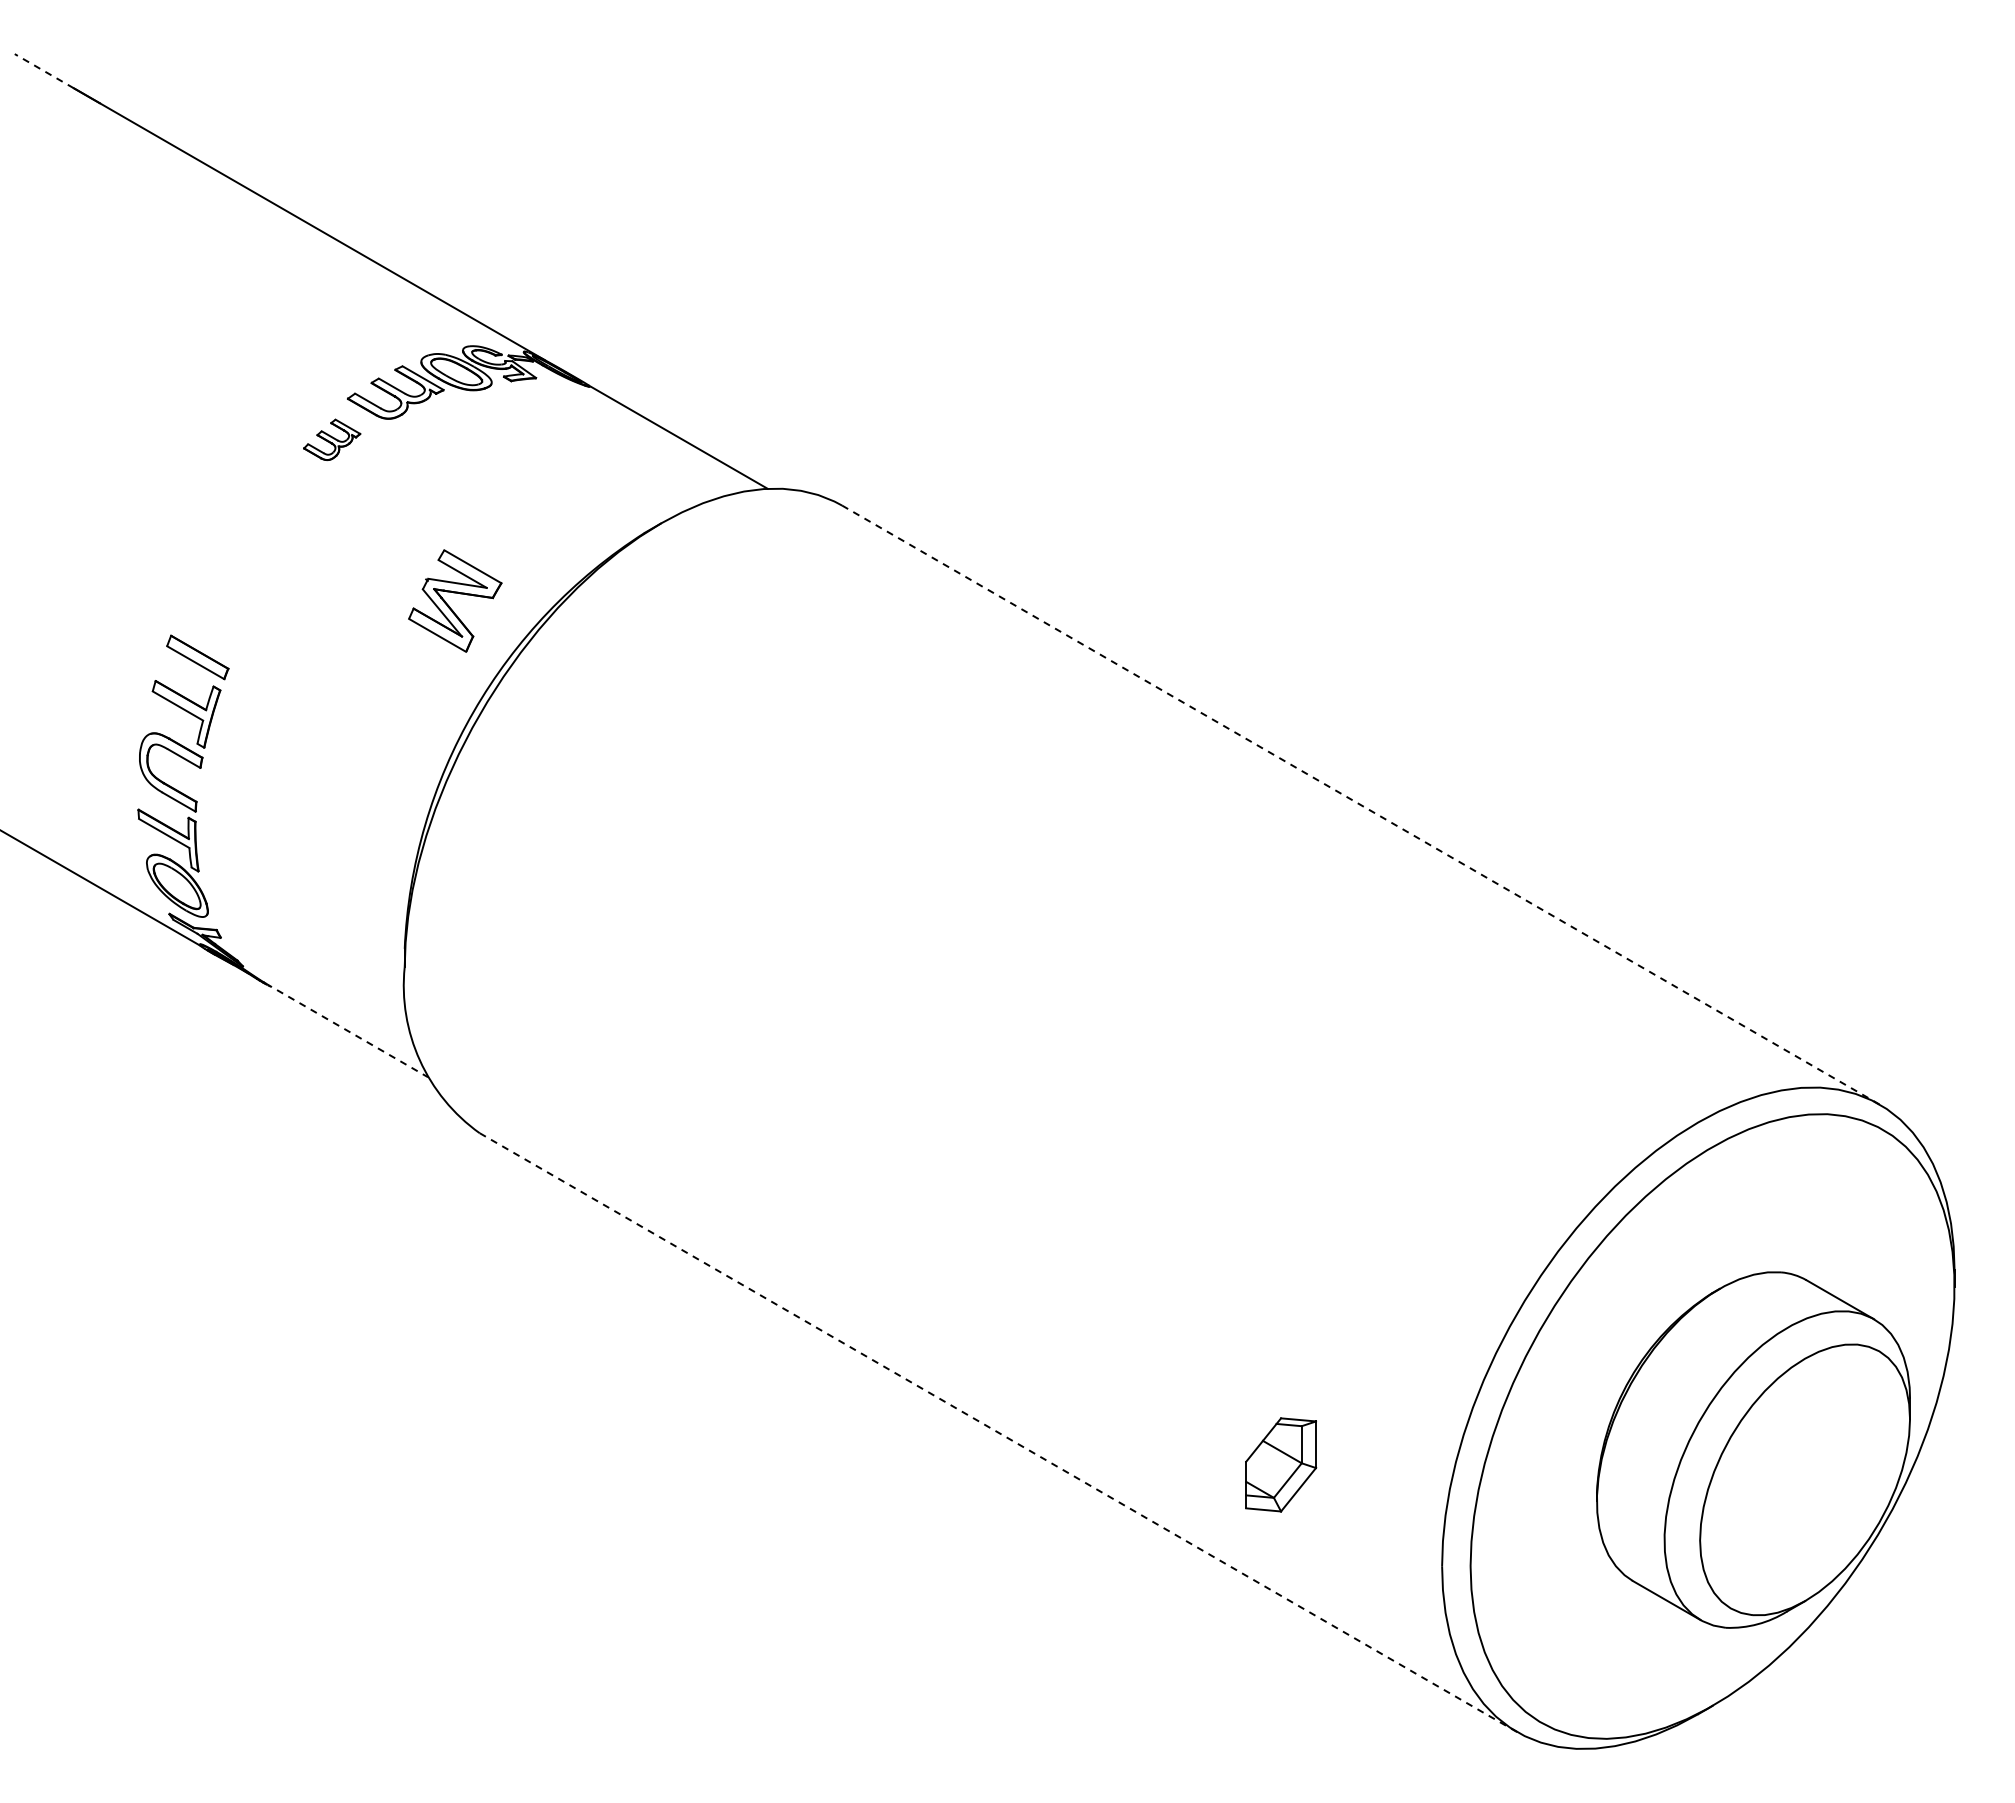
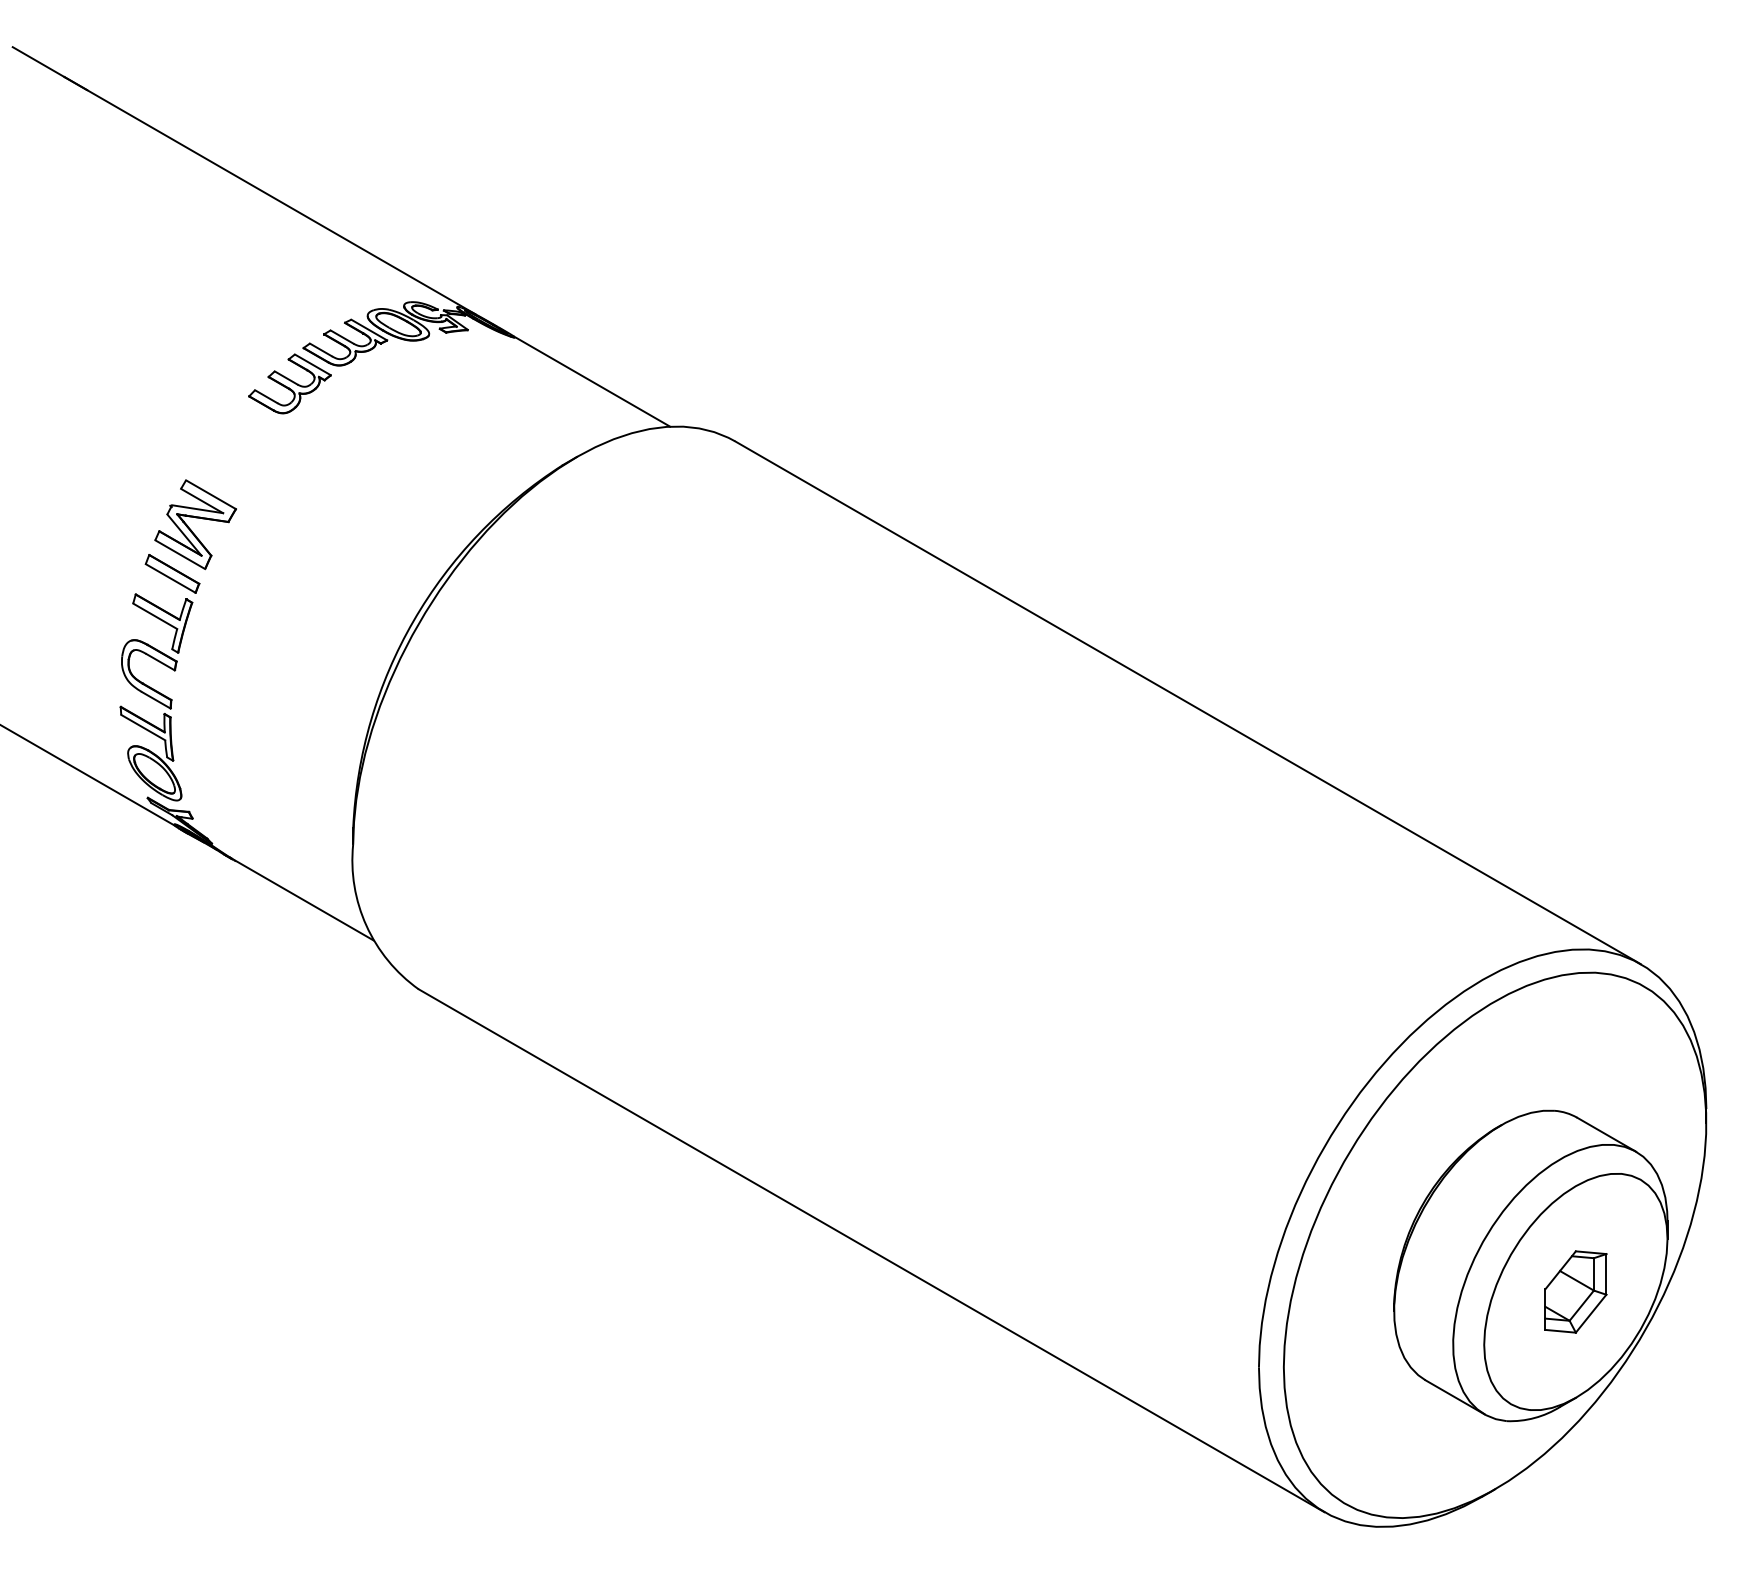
line: (43, 70) -> (37, 61), dashed -> solid
part: (331, 439) -> (289, 383), size x1.67
part: (455, 593) -> (195, 518), moved
line: (1360, 805) -> (1187, 703), dashed -> solid
line: (346, 1030) -> (302, 899), dashed -> solid
line: (998, 1432) -> (871, 1250), dashed -> solid
part: (1281, 1464) -> (1576, 1291), moved

